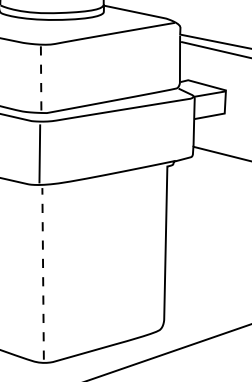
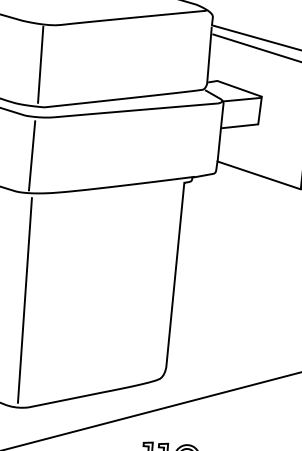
line: (41, 77) -> (41, 64), dashed -> solid
line: (43, 273) -> (25, 300), dashed -> solid

